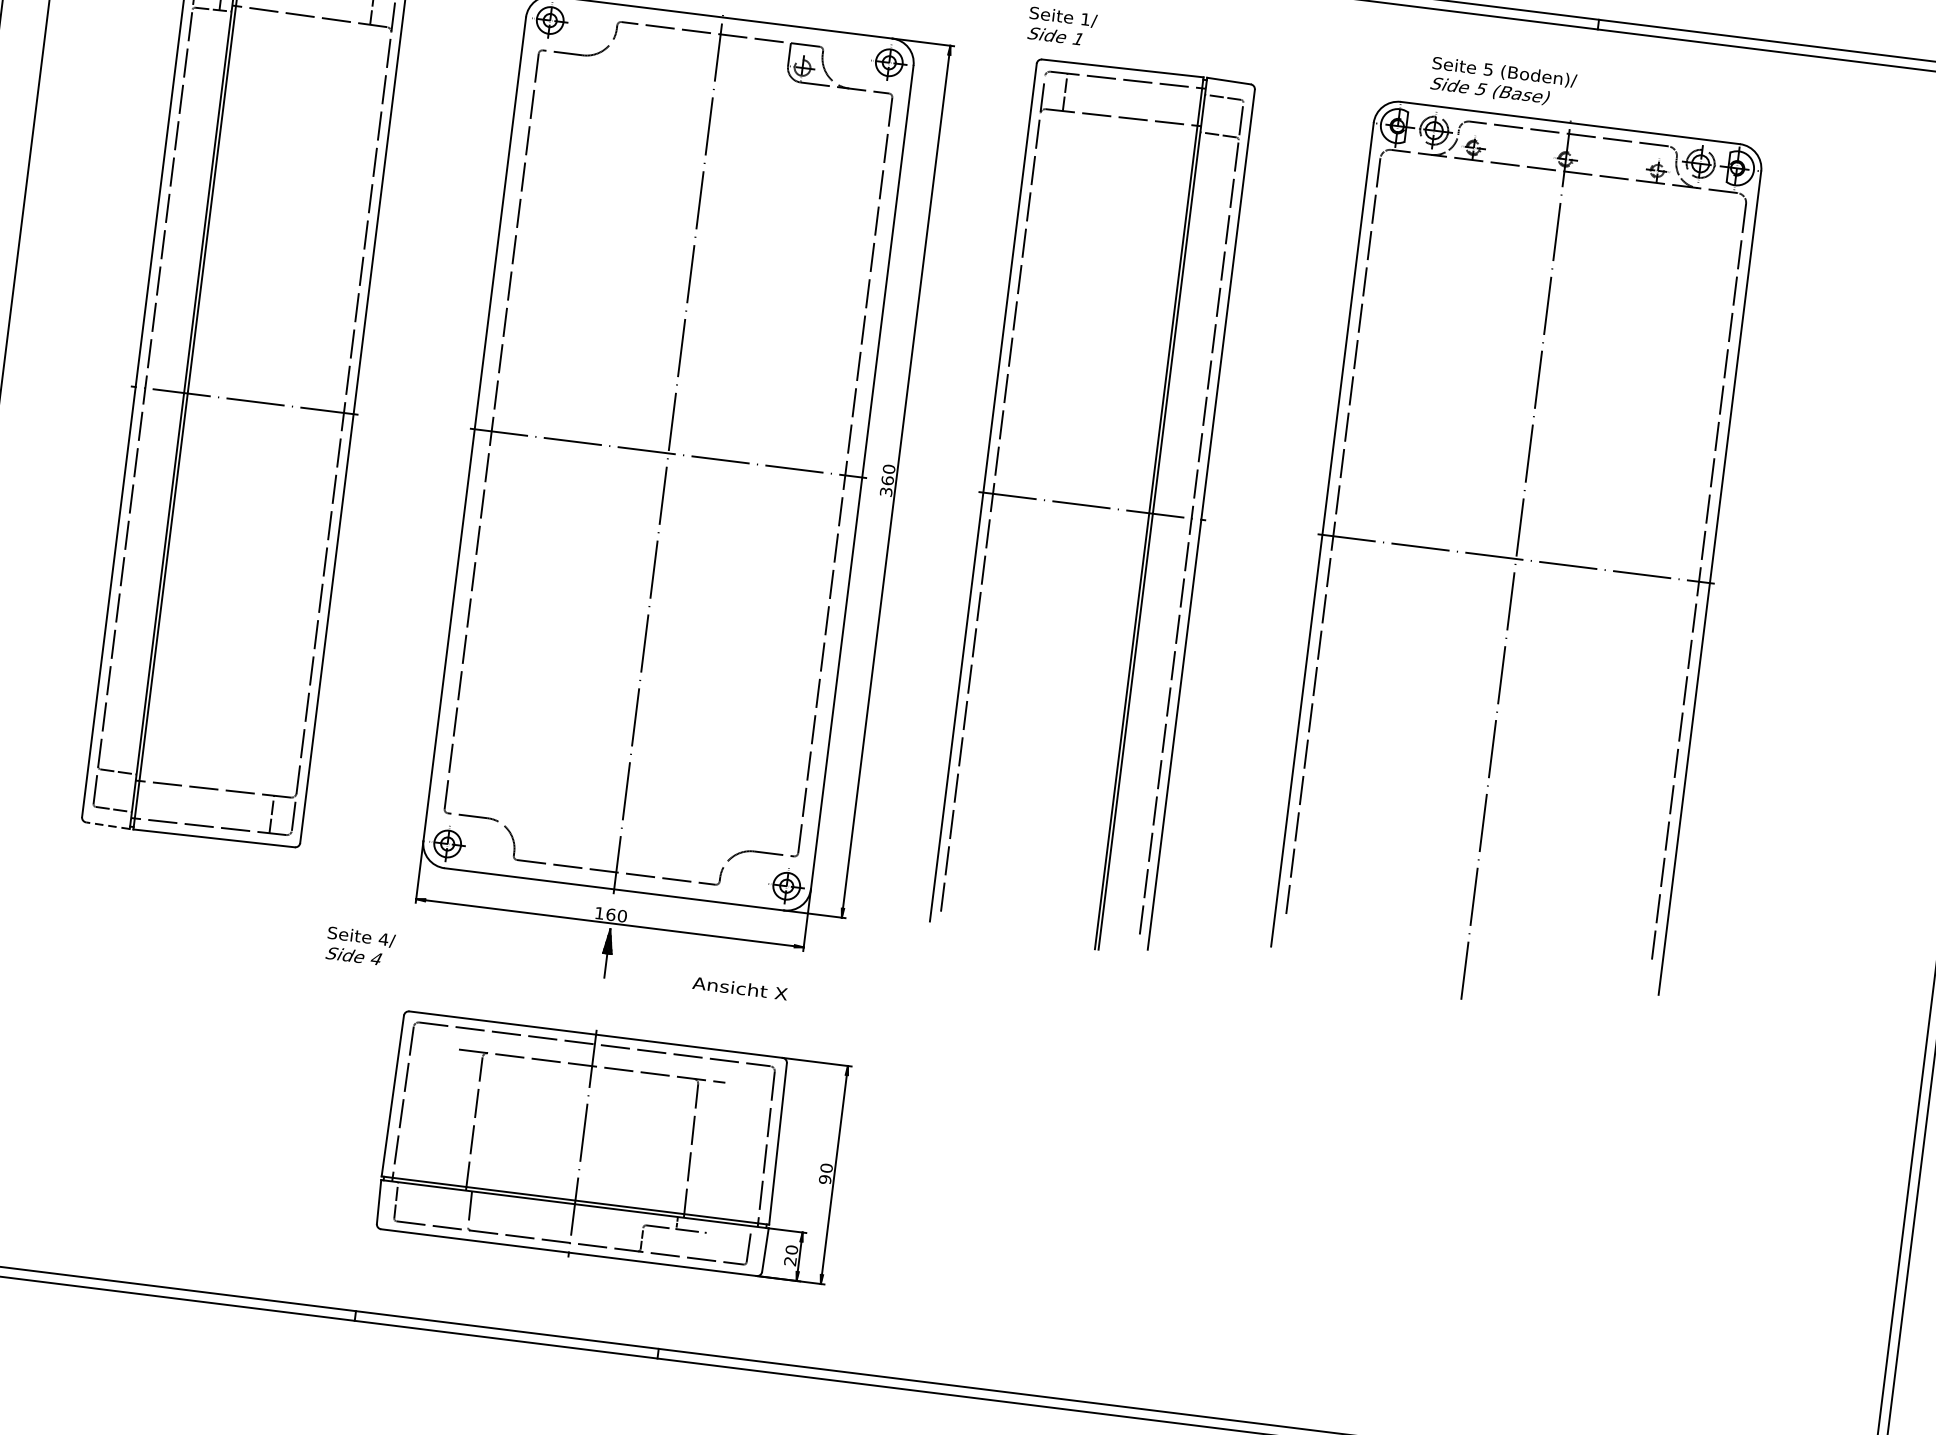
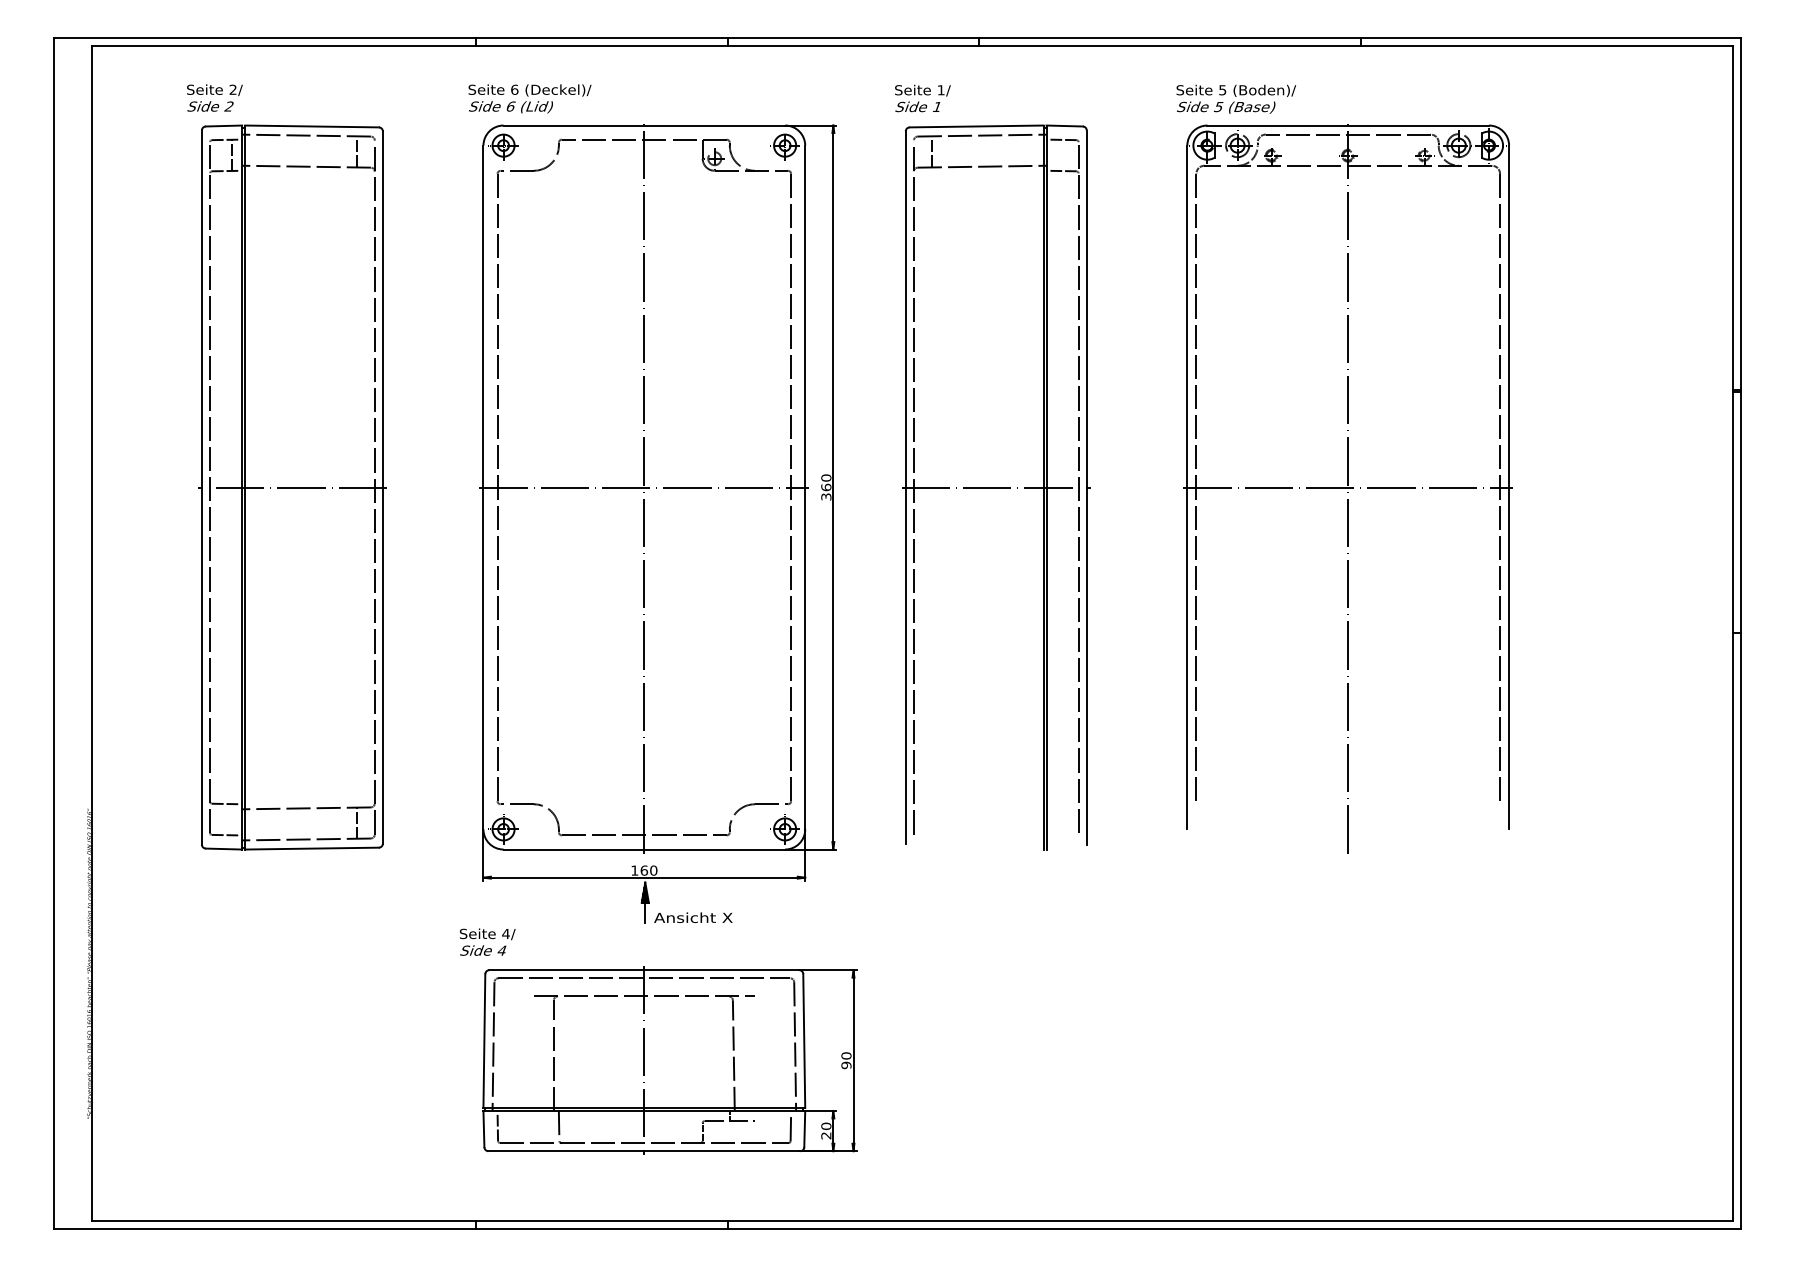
text: (1503, 81) -> (1236, 98), moved
line: (107, 826) -> (223, 849), dashed -> solid
text: (360, 945) -> (487, 941), moved
text: (740, 988) -> (693, 917), moved

